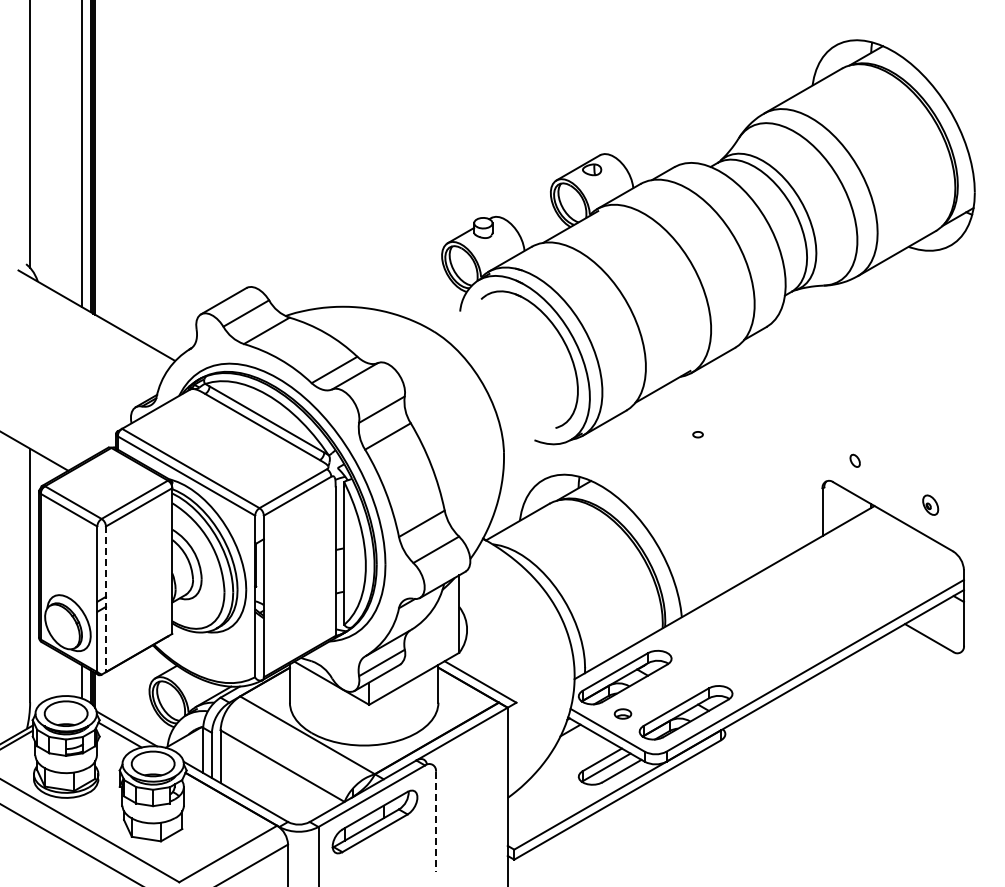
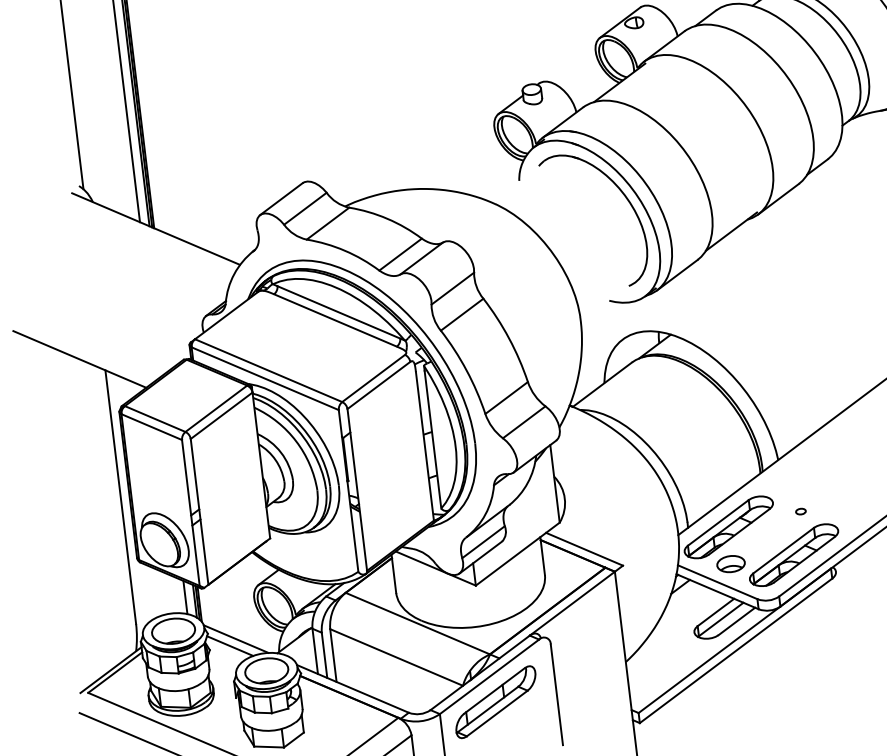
part: (697, 434) -> (800, 511), moved
line: (106, 599) -> (200, 512), dashed -> solid
part: (622, 713) -> (730, 563), size x1.67
line: (435, 822) -> (556, 695), dashed -> solid

